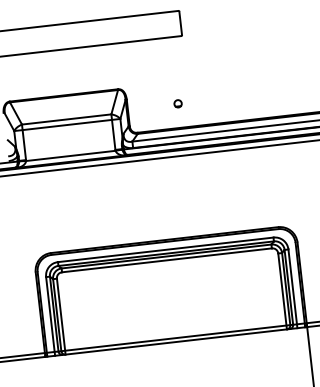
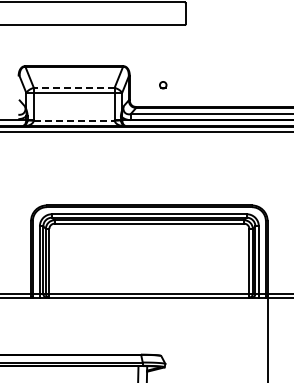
part: (178, 104) -> (163, 85), moved
line: (65, 119) -> (73, 87), solid -> dashed
line: (71, 155) -> (74, 120), solid -> dashed

